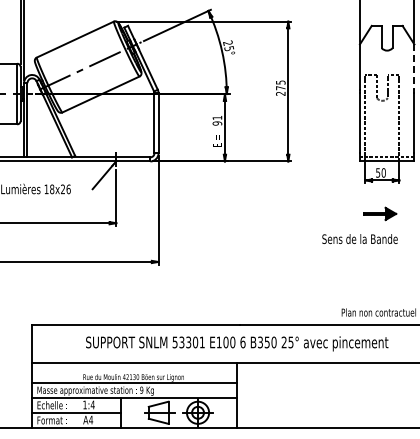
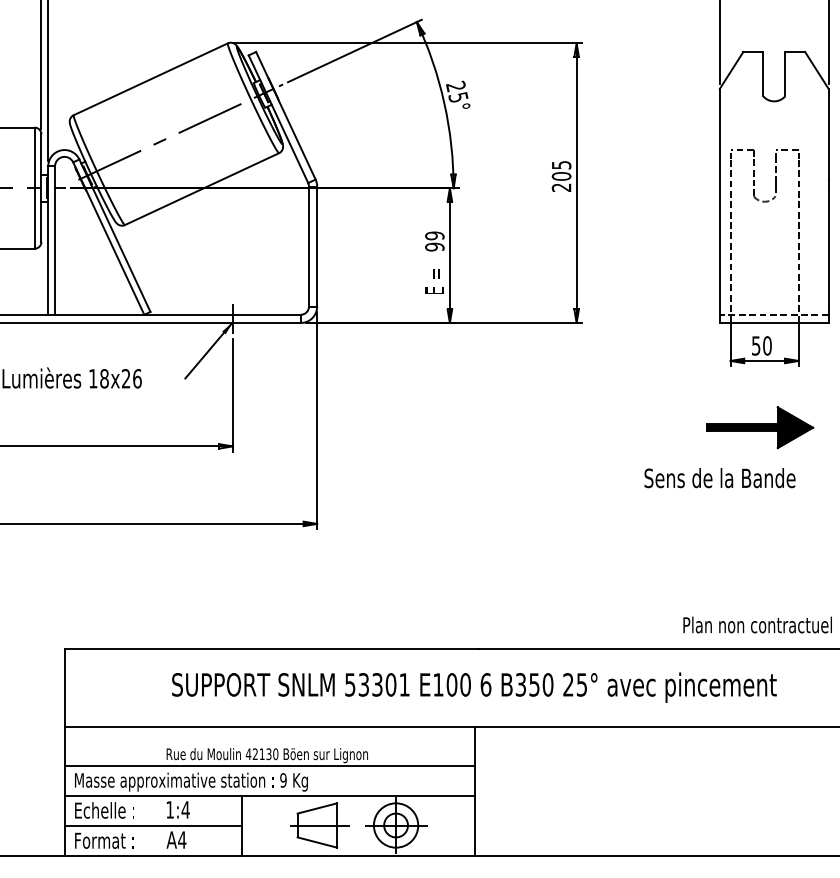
line: (414, 67) -> (828, 135), dashed -> solid
text: (280, 88) -> (560, 177), 275 -> 205
text: (217, 117) -> (434, 235), 91 -> 99
part: (380, 213) -> (760, 427), size x1.67

